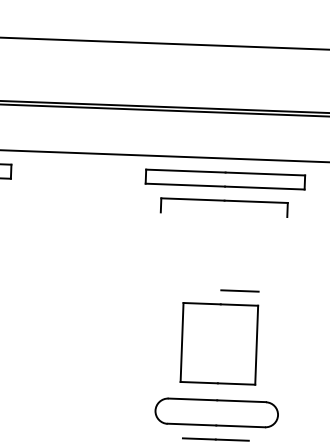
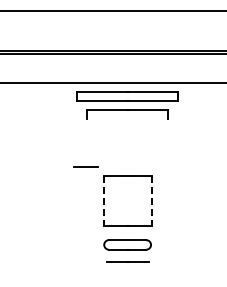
line: (239, 290) -> (85, 166), moved
line: (182, 343) -> (104, 201), solid -> dashed
line: (256, 346) -> (151, 201), solid -> dashed
part: (216, 412) -> (127, 244), size x0.6

